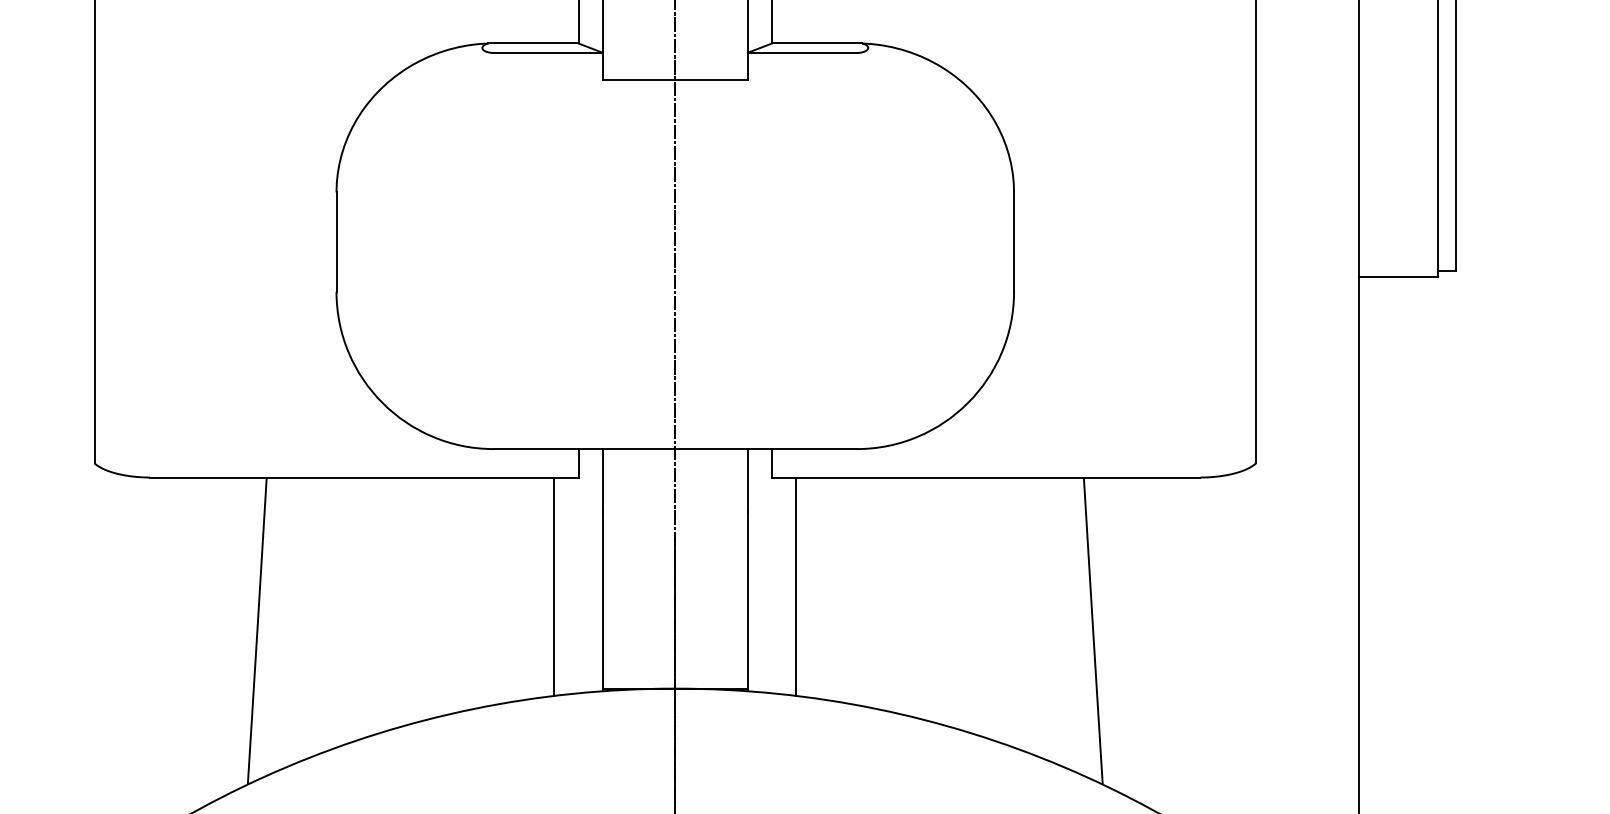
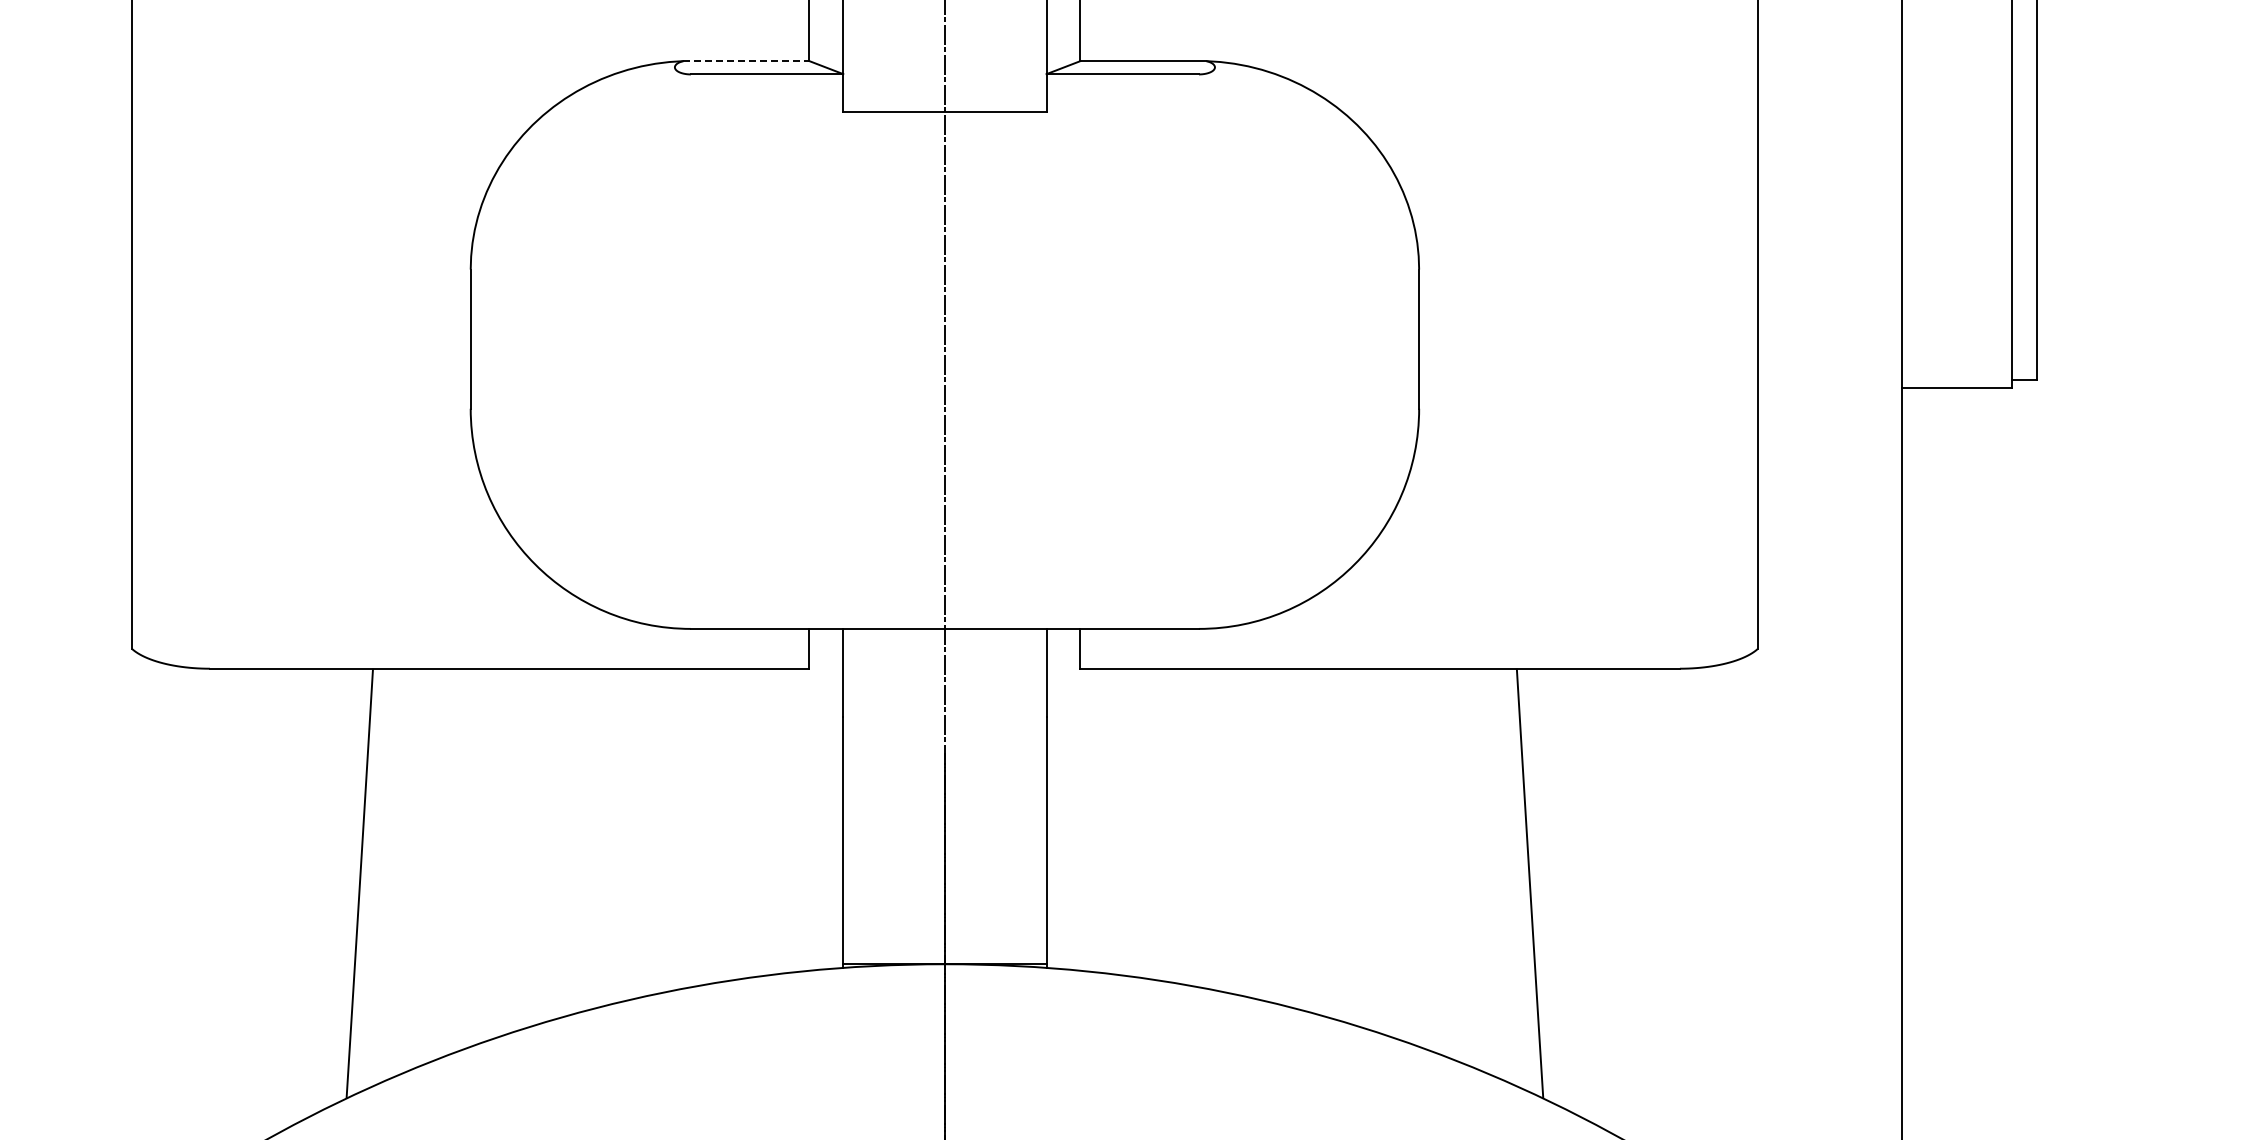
line: (533, 43) -> (746, 61), solid -> dashed
line: (554, 586) -> (775, 821), removed
line: (796, 586) -> (1114, 821), removed

